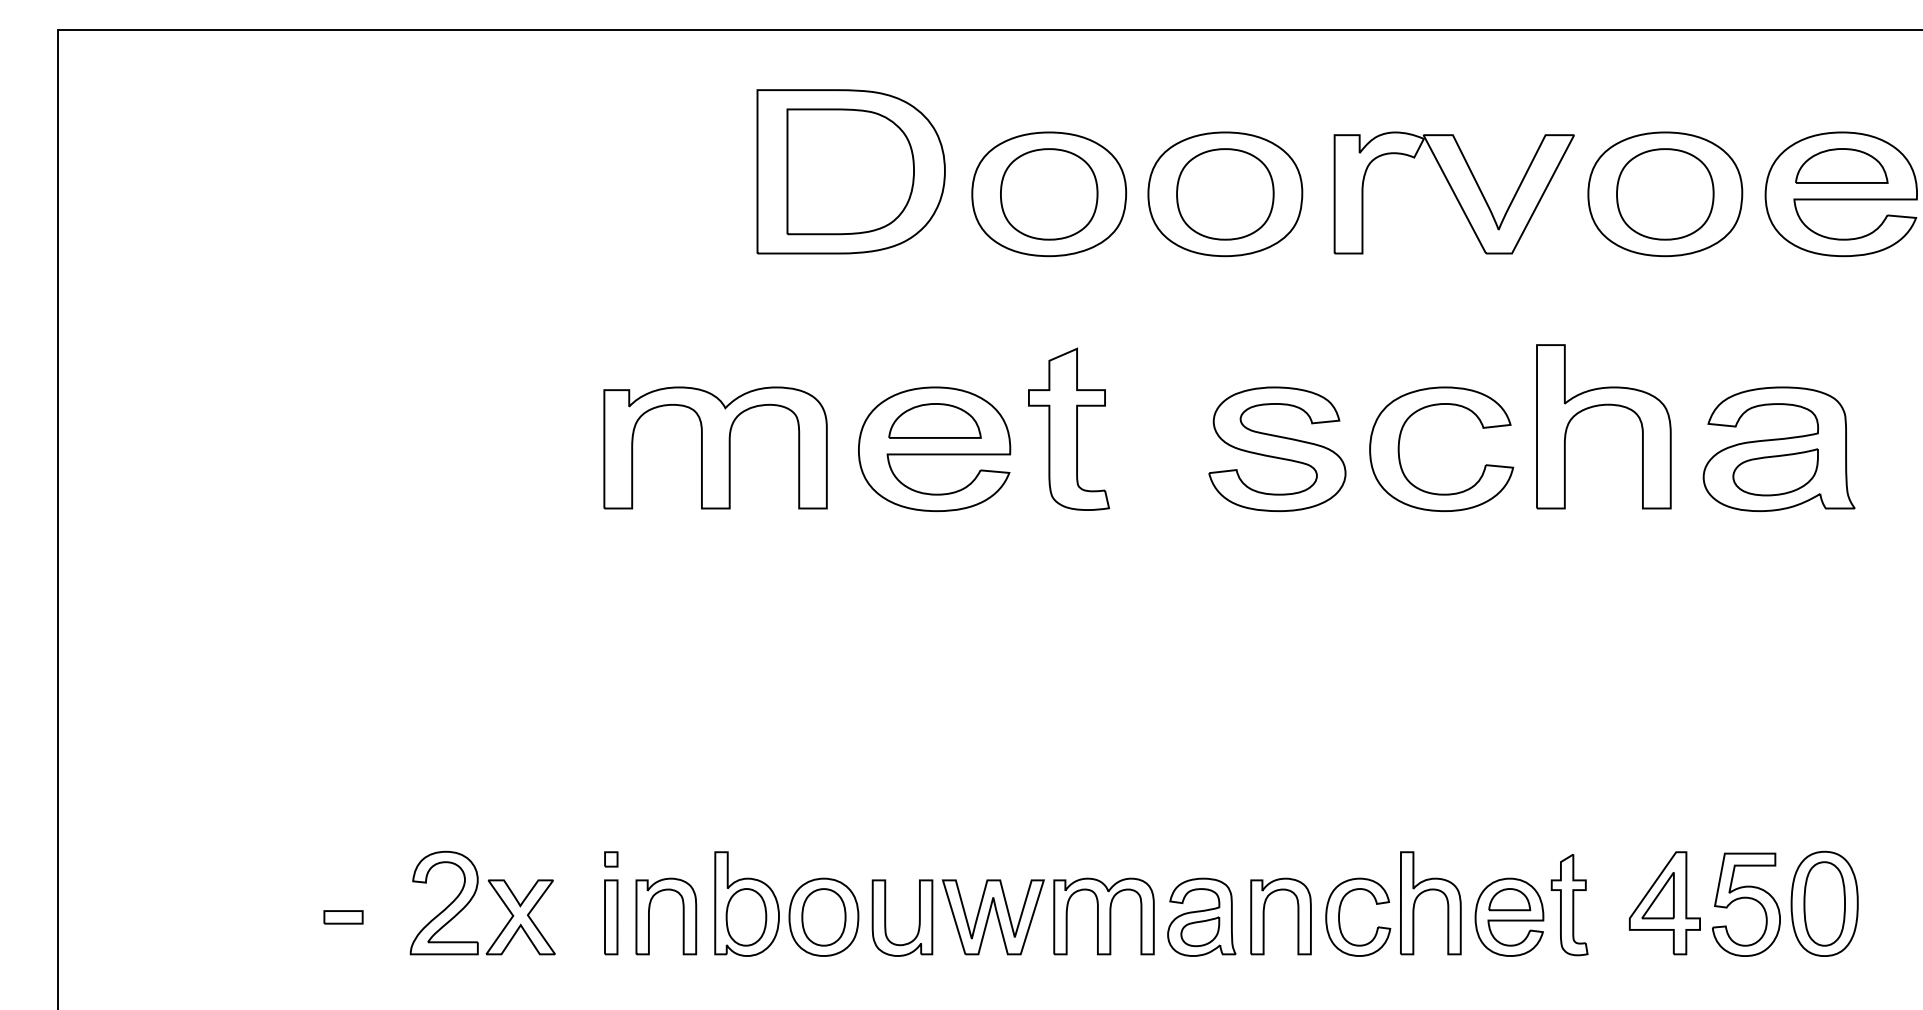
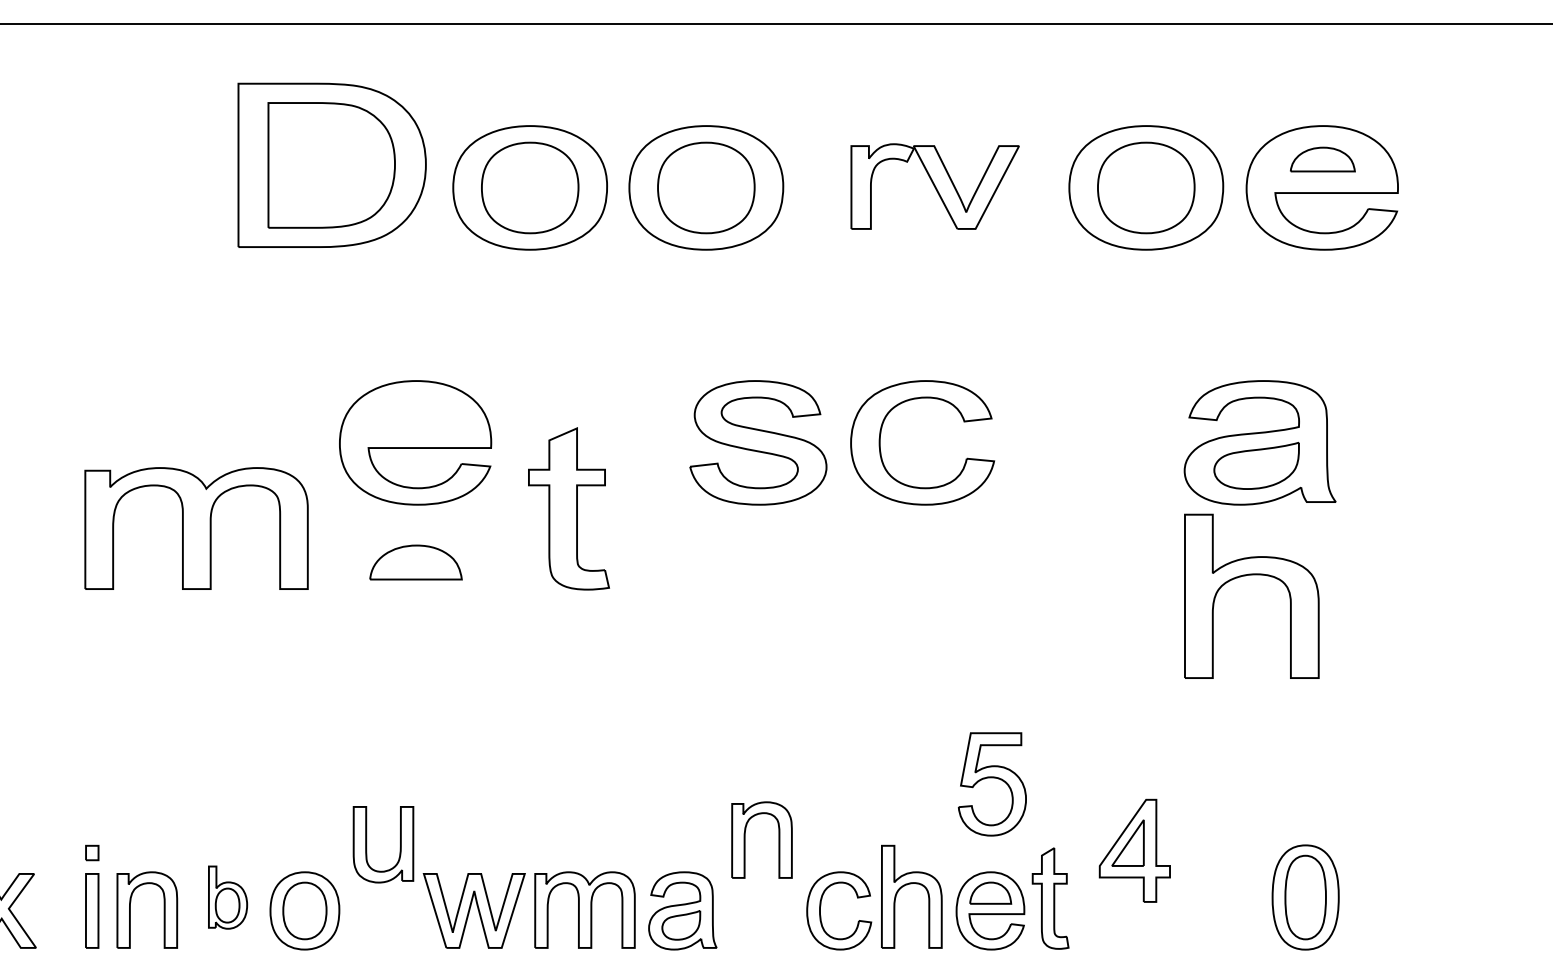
part: (1841, 165) -> (1322, 159), size x0.7
part: (1453, 192) -> (934, 186), size x0.7
part: (1600, 406) -> (1248, 576), moved
part: (934, 420) -> (415, 562), moved
part: (1069, 428) -> (569, 508), moved
part: (715, 447) -> (196, 528), moved
part: (746, 903) -> (227, 897), size x0.6
part: (1664, 903) -> (1134, 851), moved
part: (1746, 904) -> (992, 784), moved
part: (1264, 916) -> (745, 840), moved
part: (886, 917) -> (367, 844), moved

